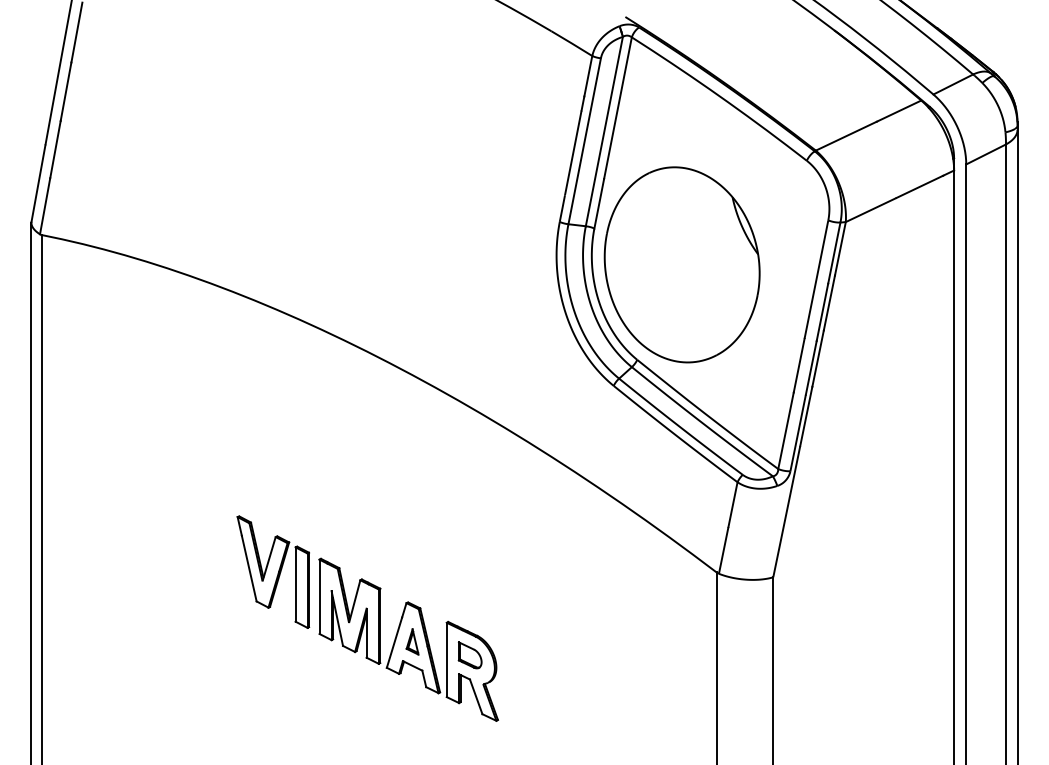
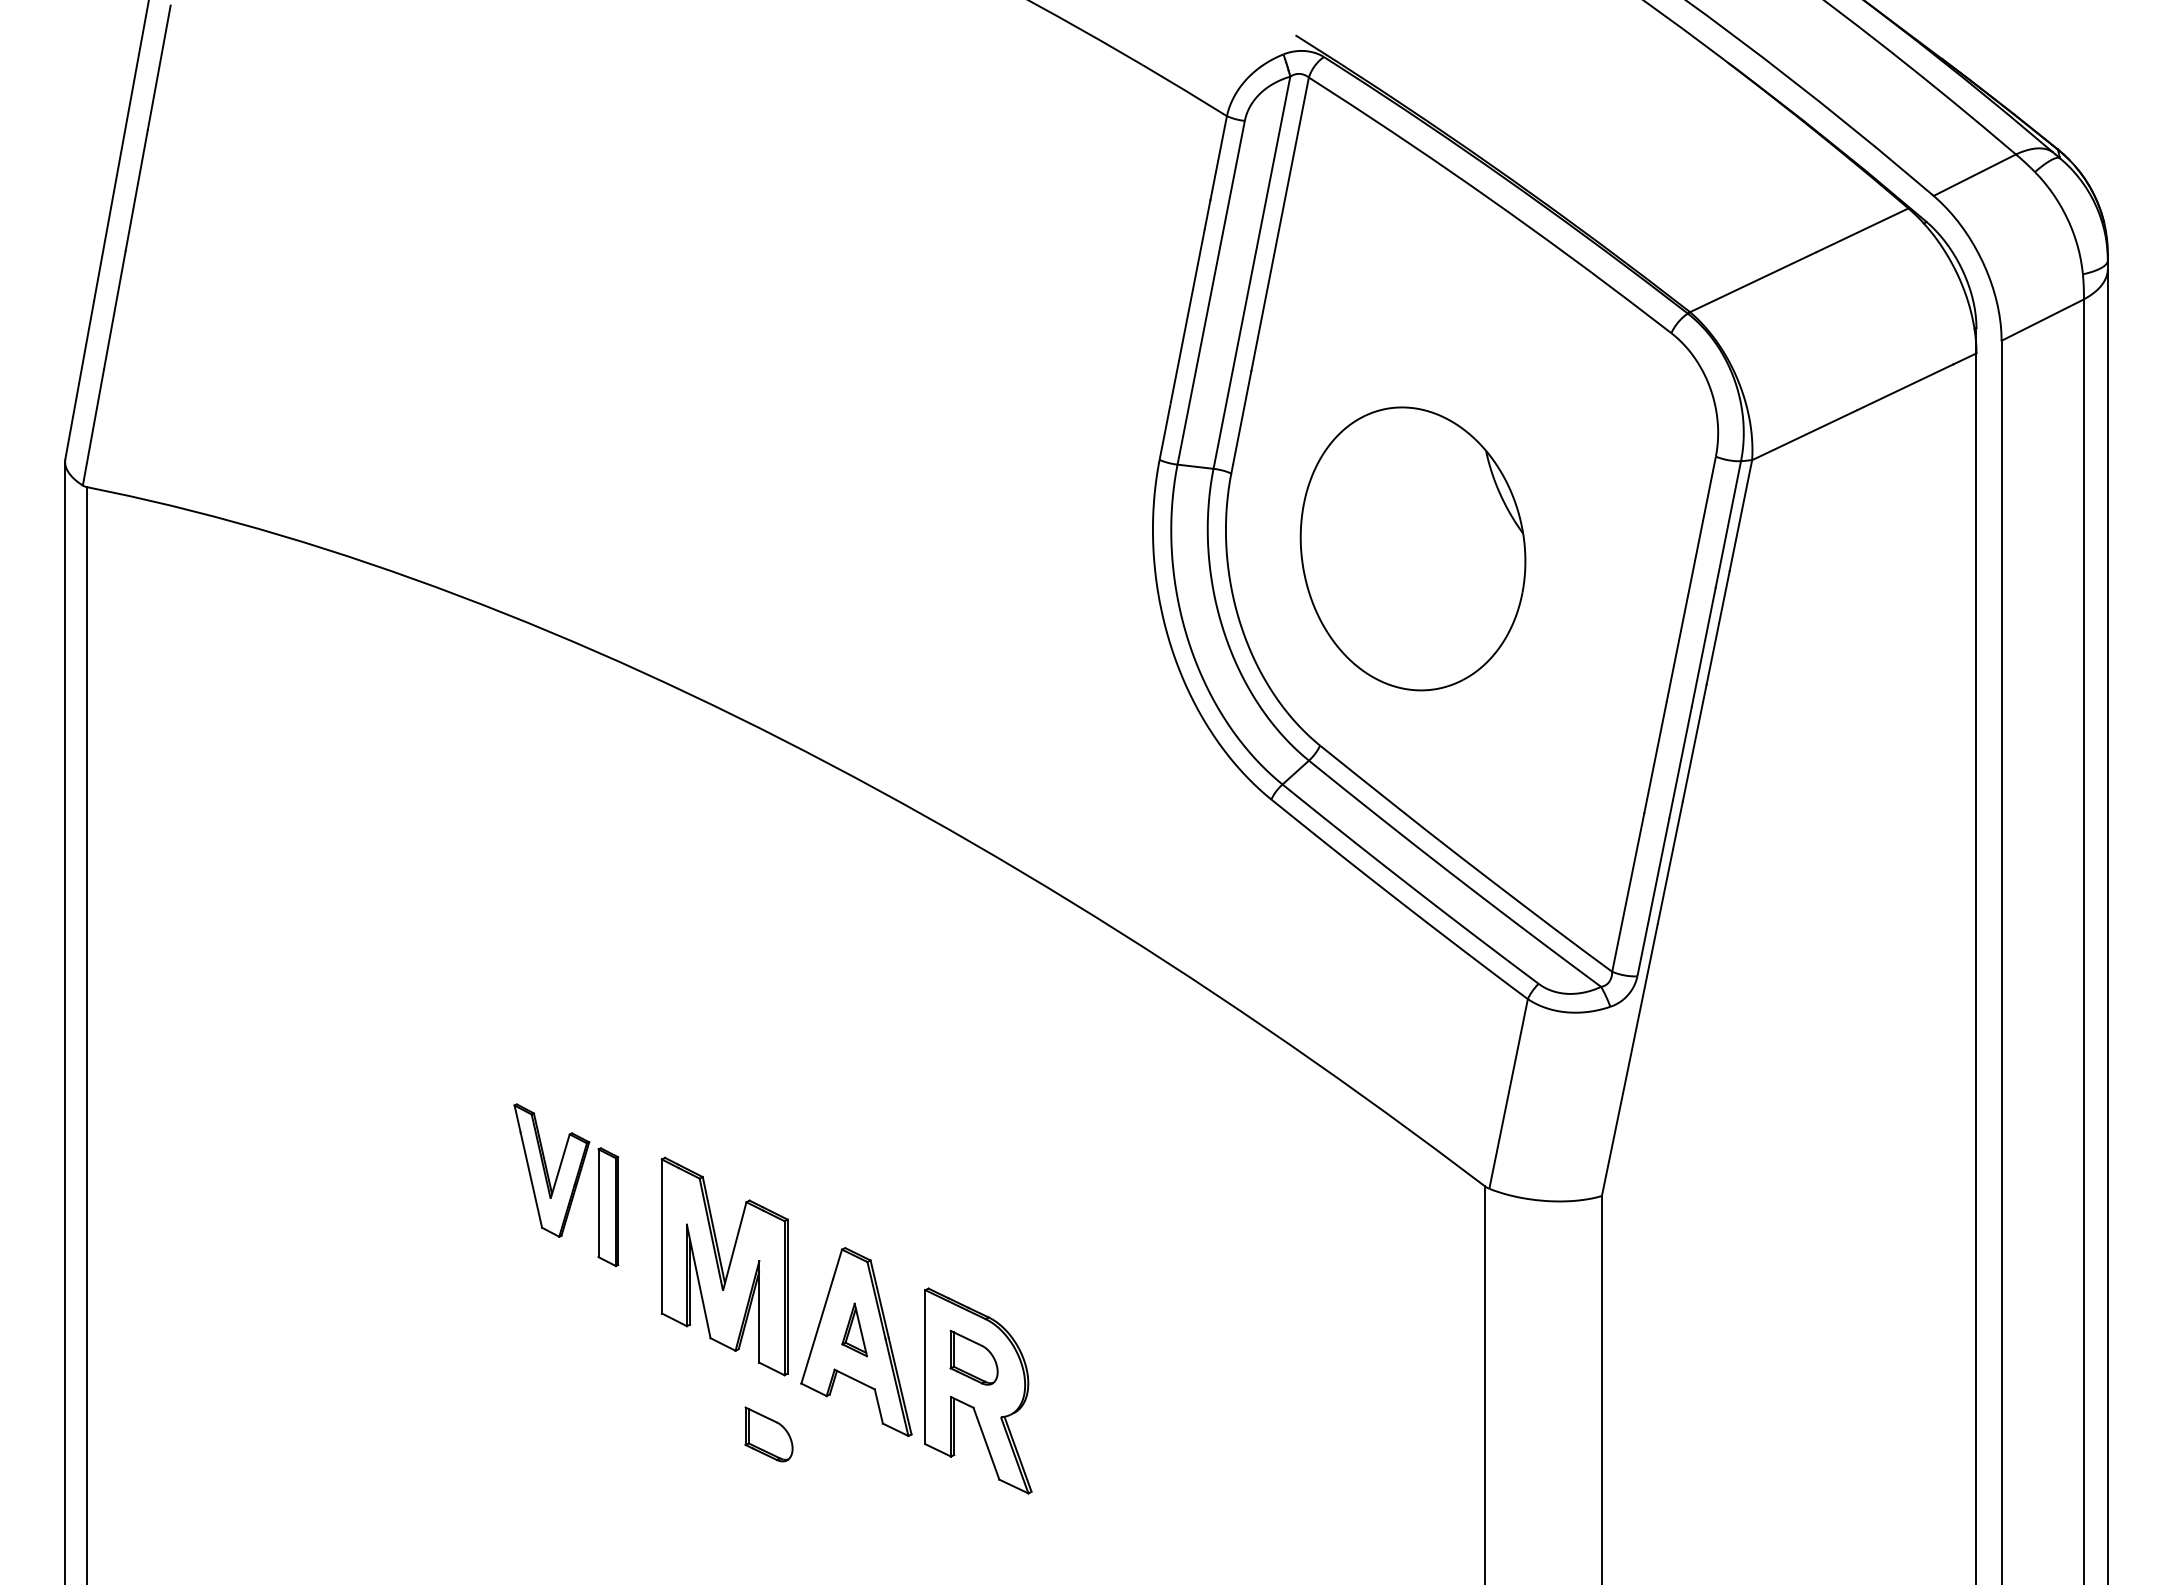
part: (681, 264) -> (1411, 548), size x0.7
part: (273, 571) -> (566, 1184), size x0.7
part: (370, 692) -> (767, 1434), added

